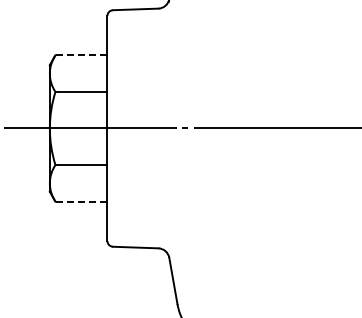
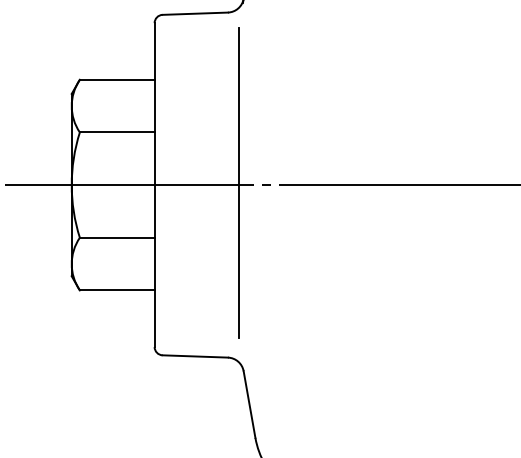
line: (81, 55) -> (117, 80), dashed -> solid
line: (166, 126) -> (239, 182), added
line: (81, 201) -> (117, 290), dashed -> solid

